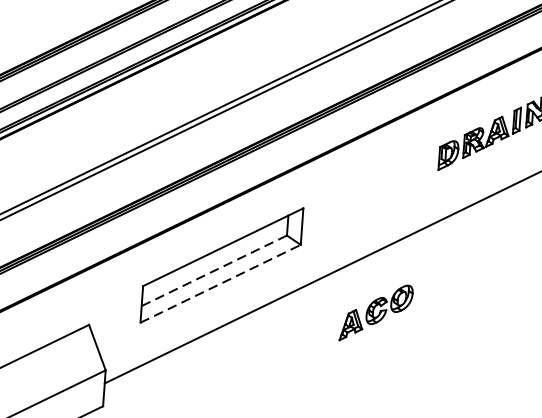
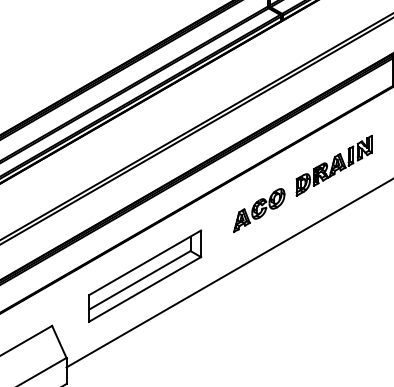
line: (213, 270) -> (139, 280), dashed -> solid
line: (221, 283) -> (145, 289), dashed -> solid
part: (376, 313) -> (259, 210), moved

